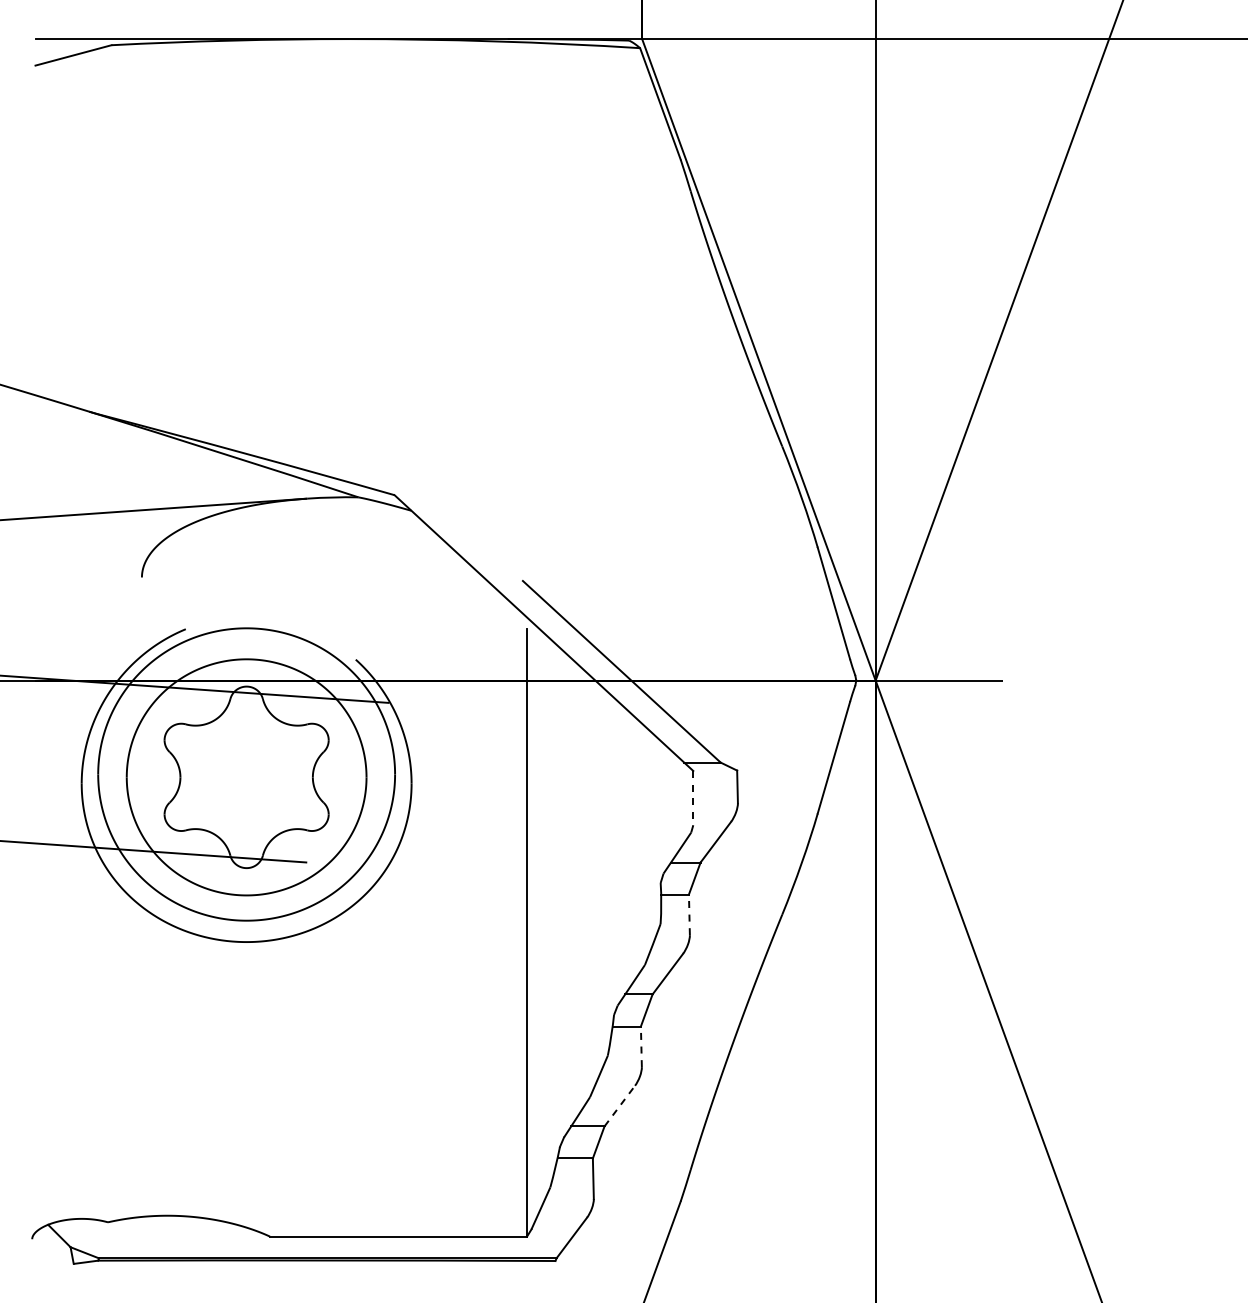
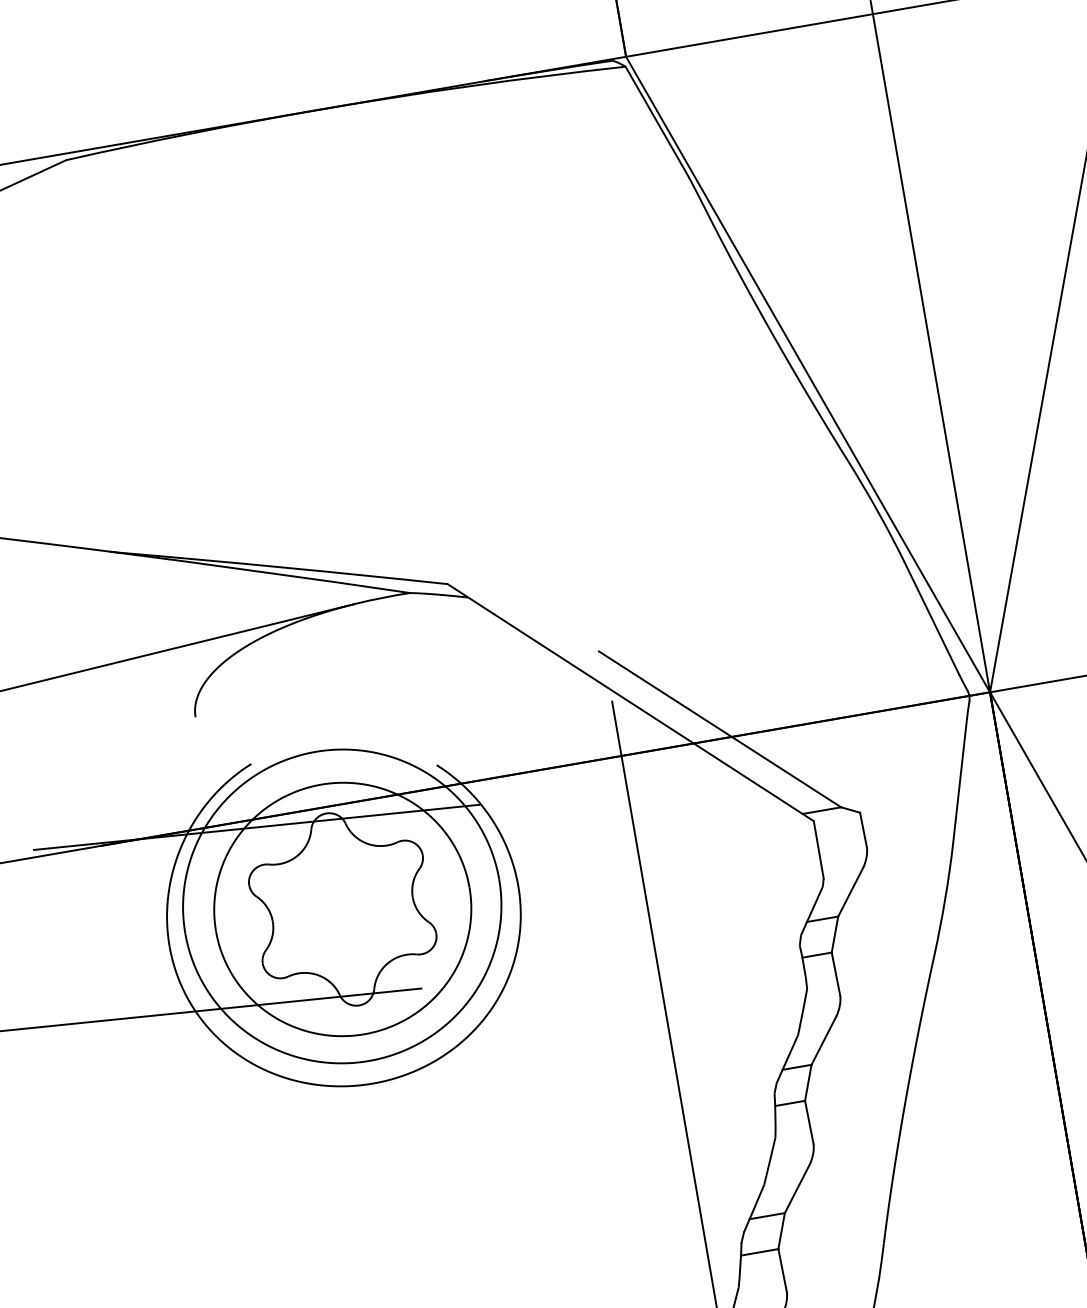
line: (693, 798) -> (819, 850), dashed -> solid
line: (689, 914) -> (835, 973), dashed -> solid
line: (641, 1046) -> (809, 1121), dashed -> solid
line: (620, 1105) -> (797, 1188), dashed -> solid

